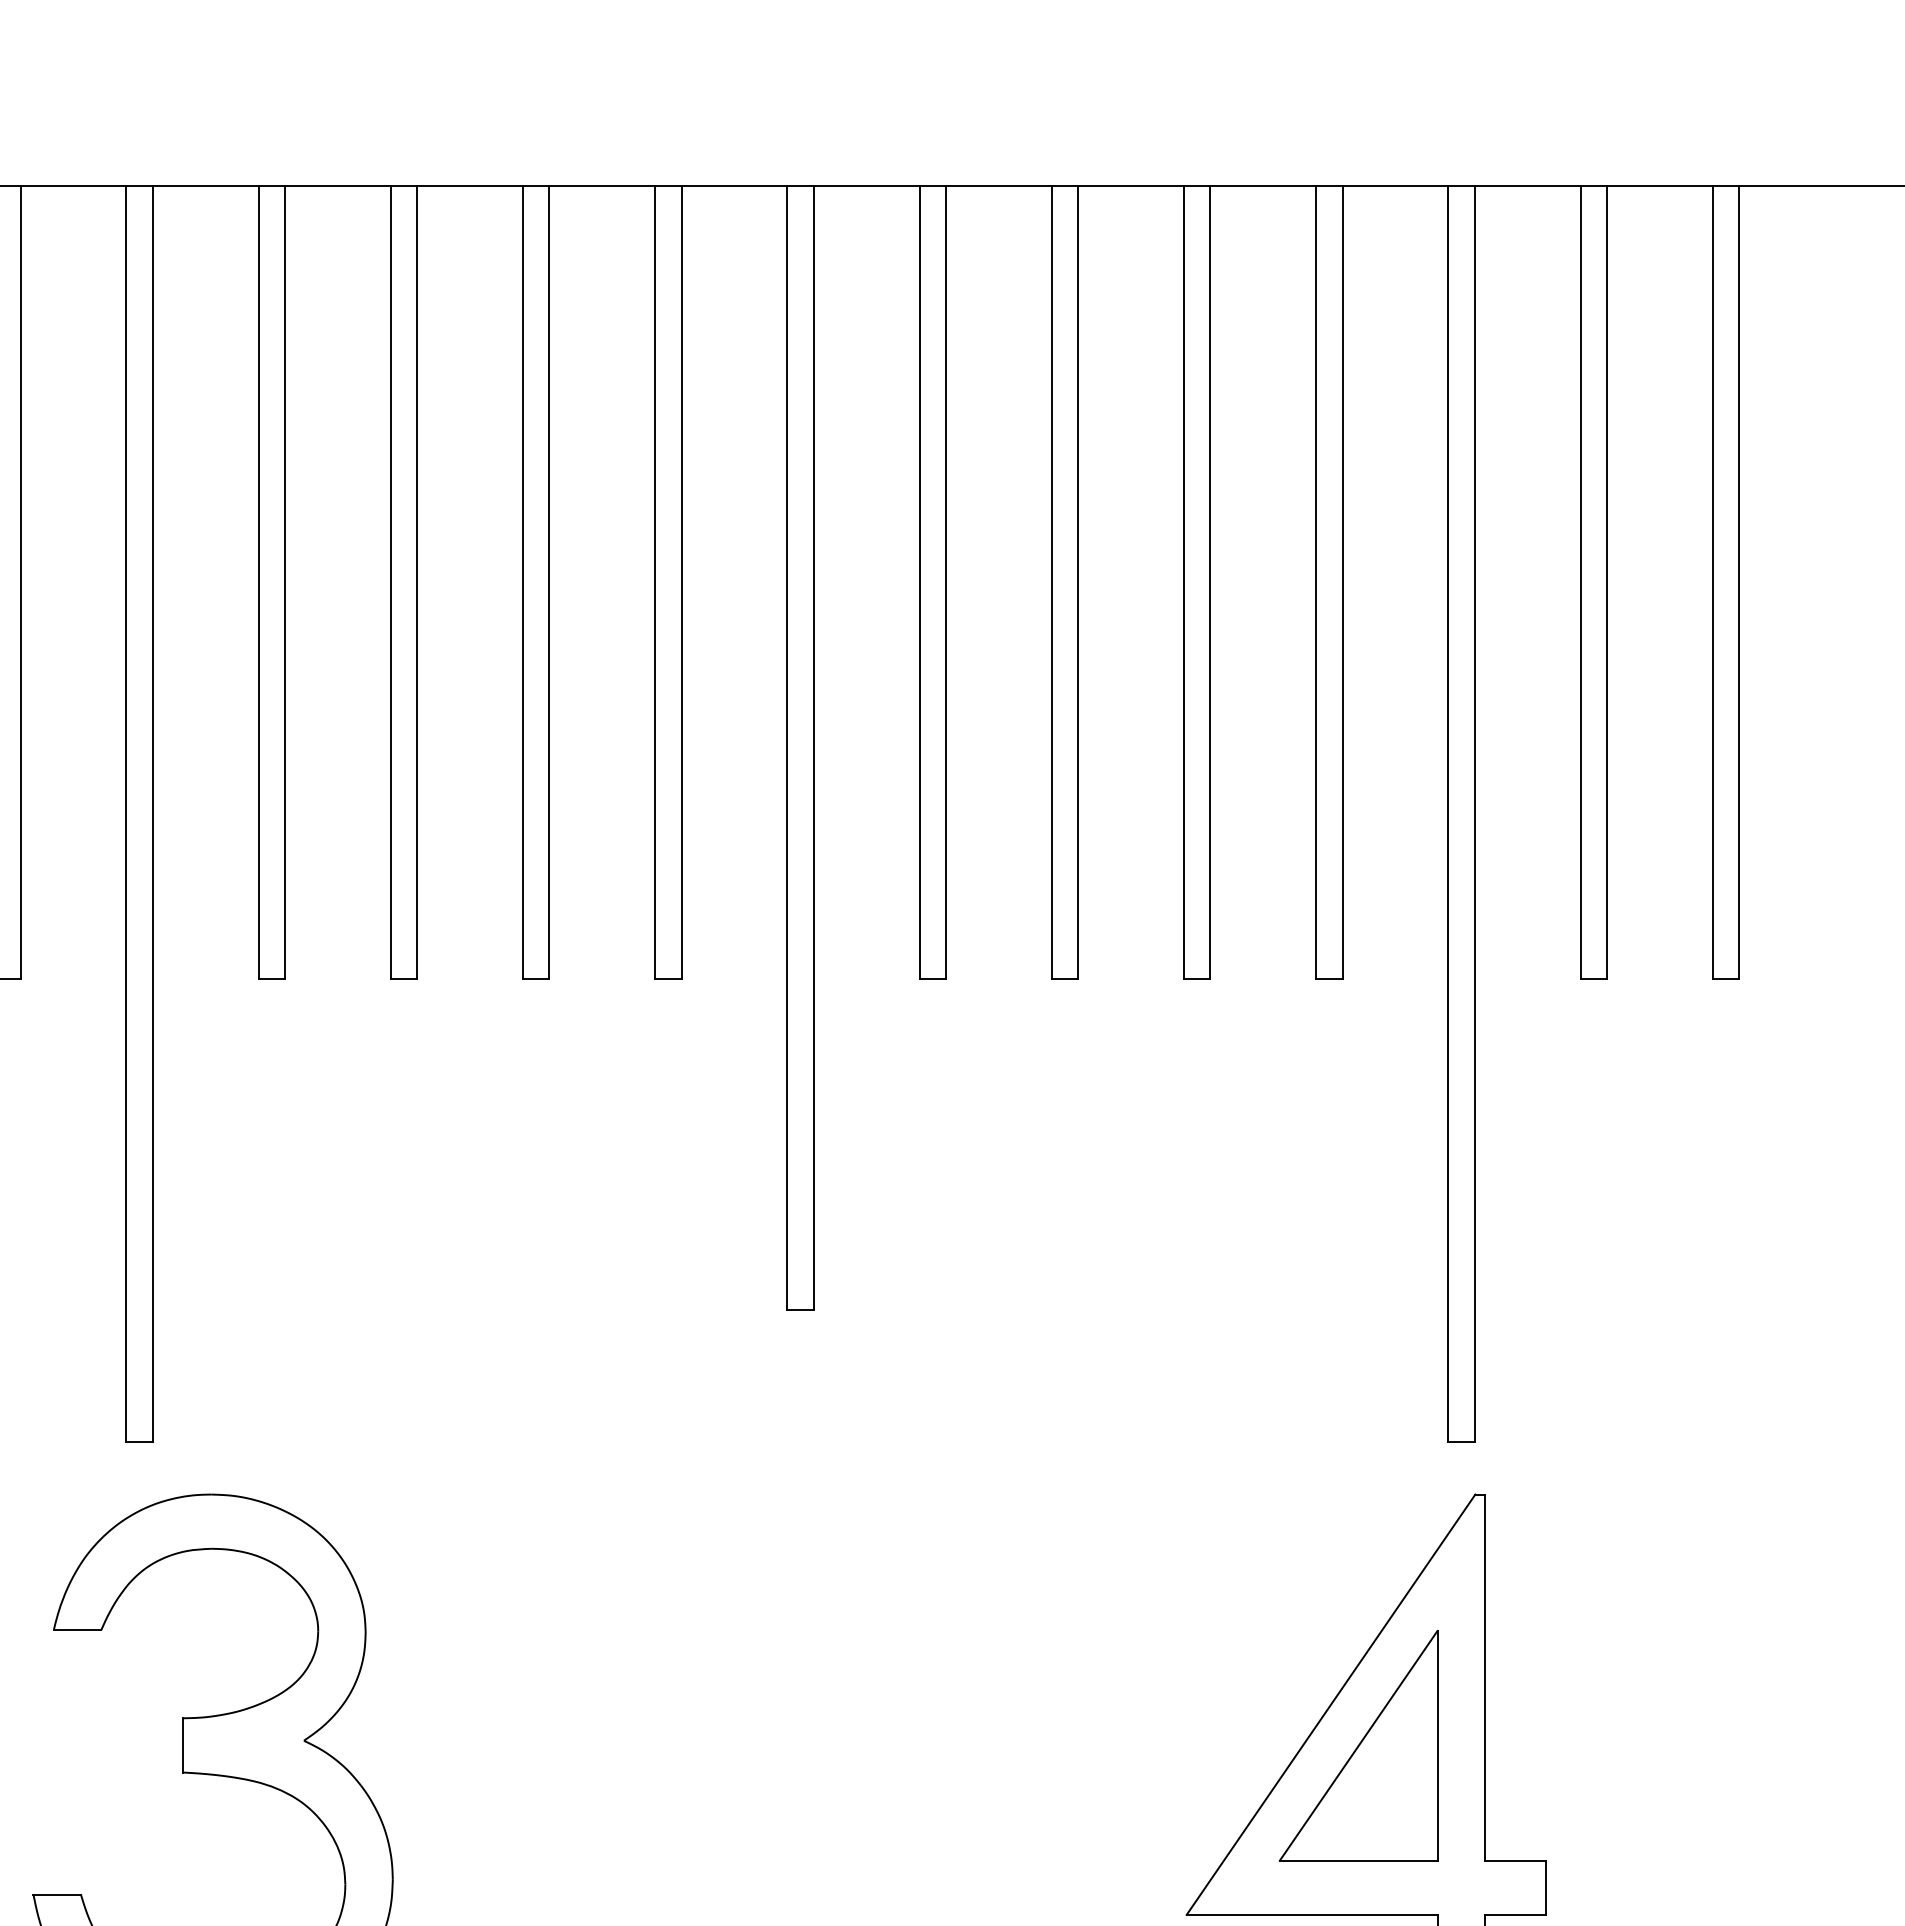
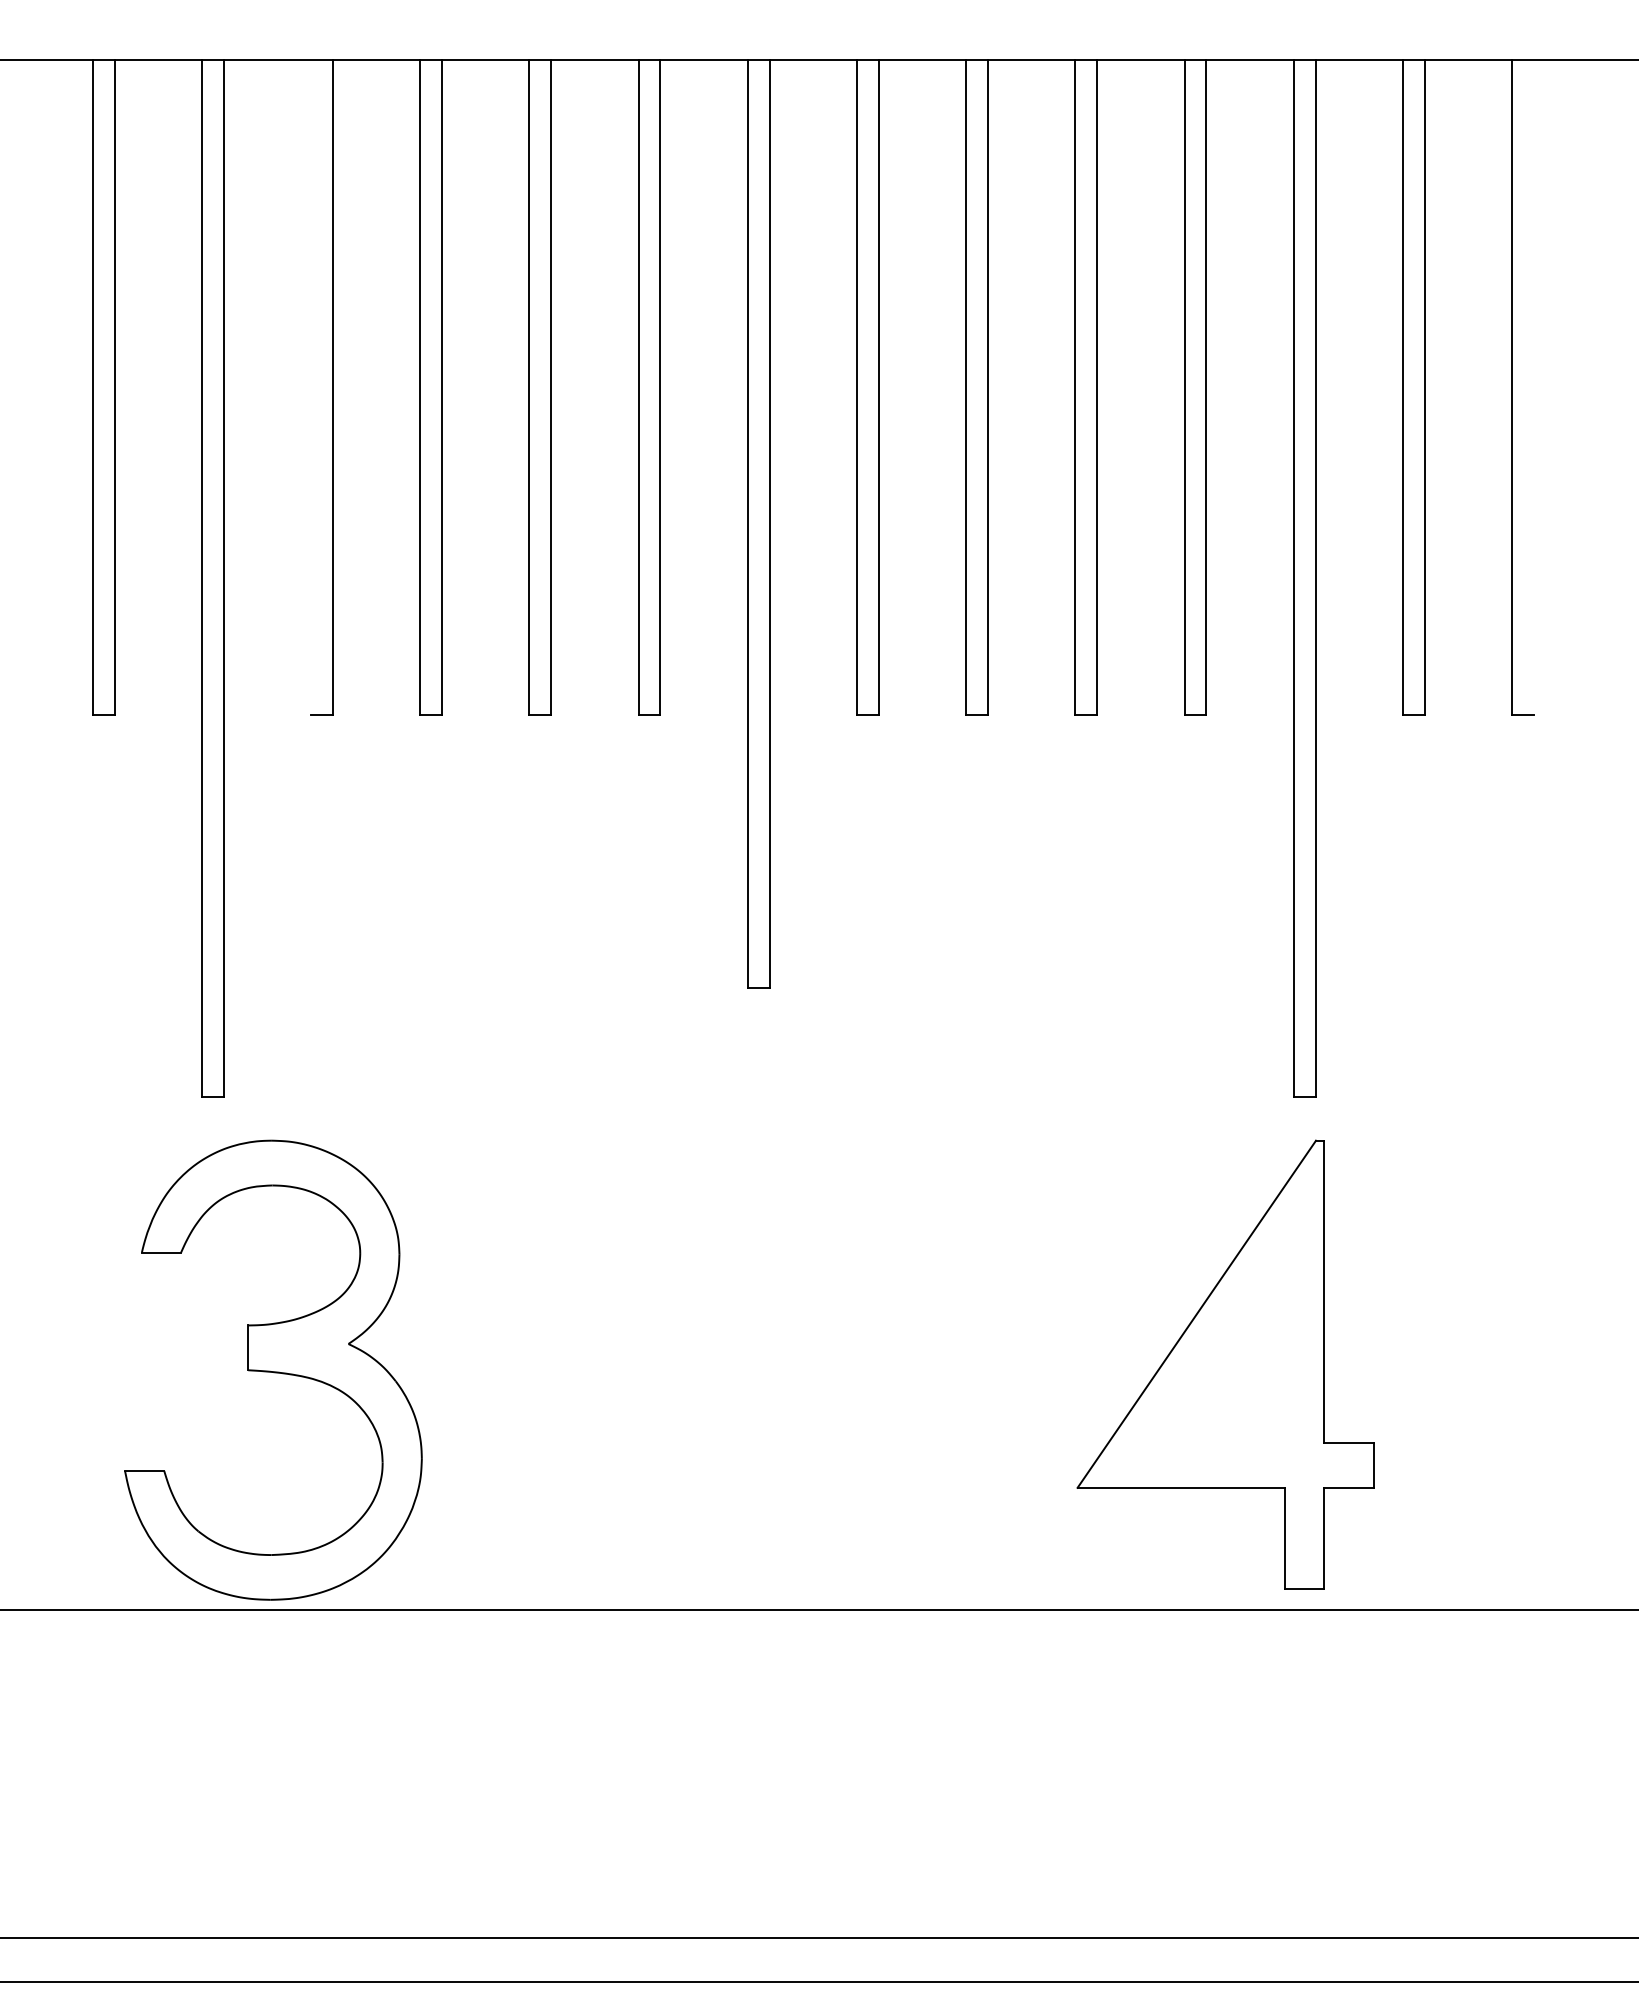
line: (259, 582) -> (311, 387), removed
line: (1739, 582) -> (1534, 387), removed
part: (1358, 1746) -> (1219, 1348), removed

